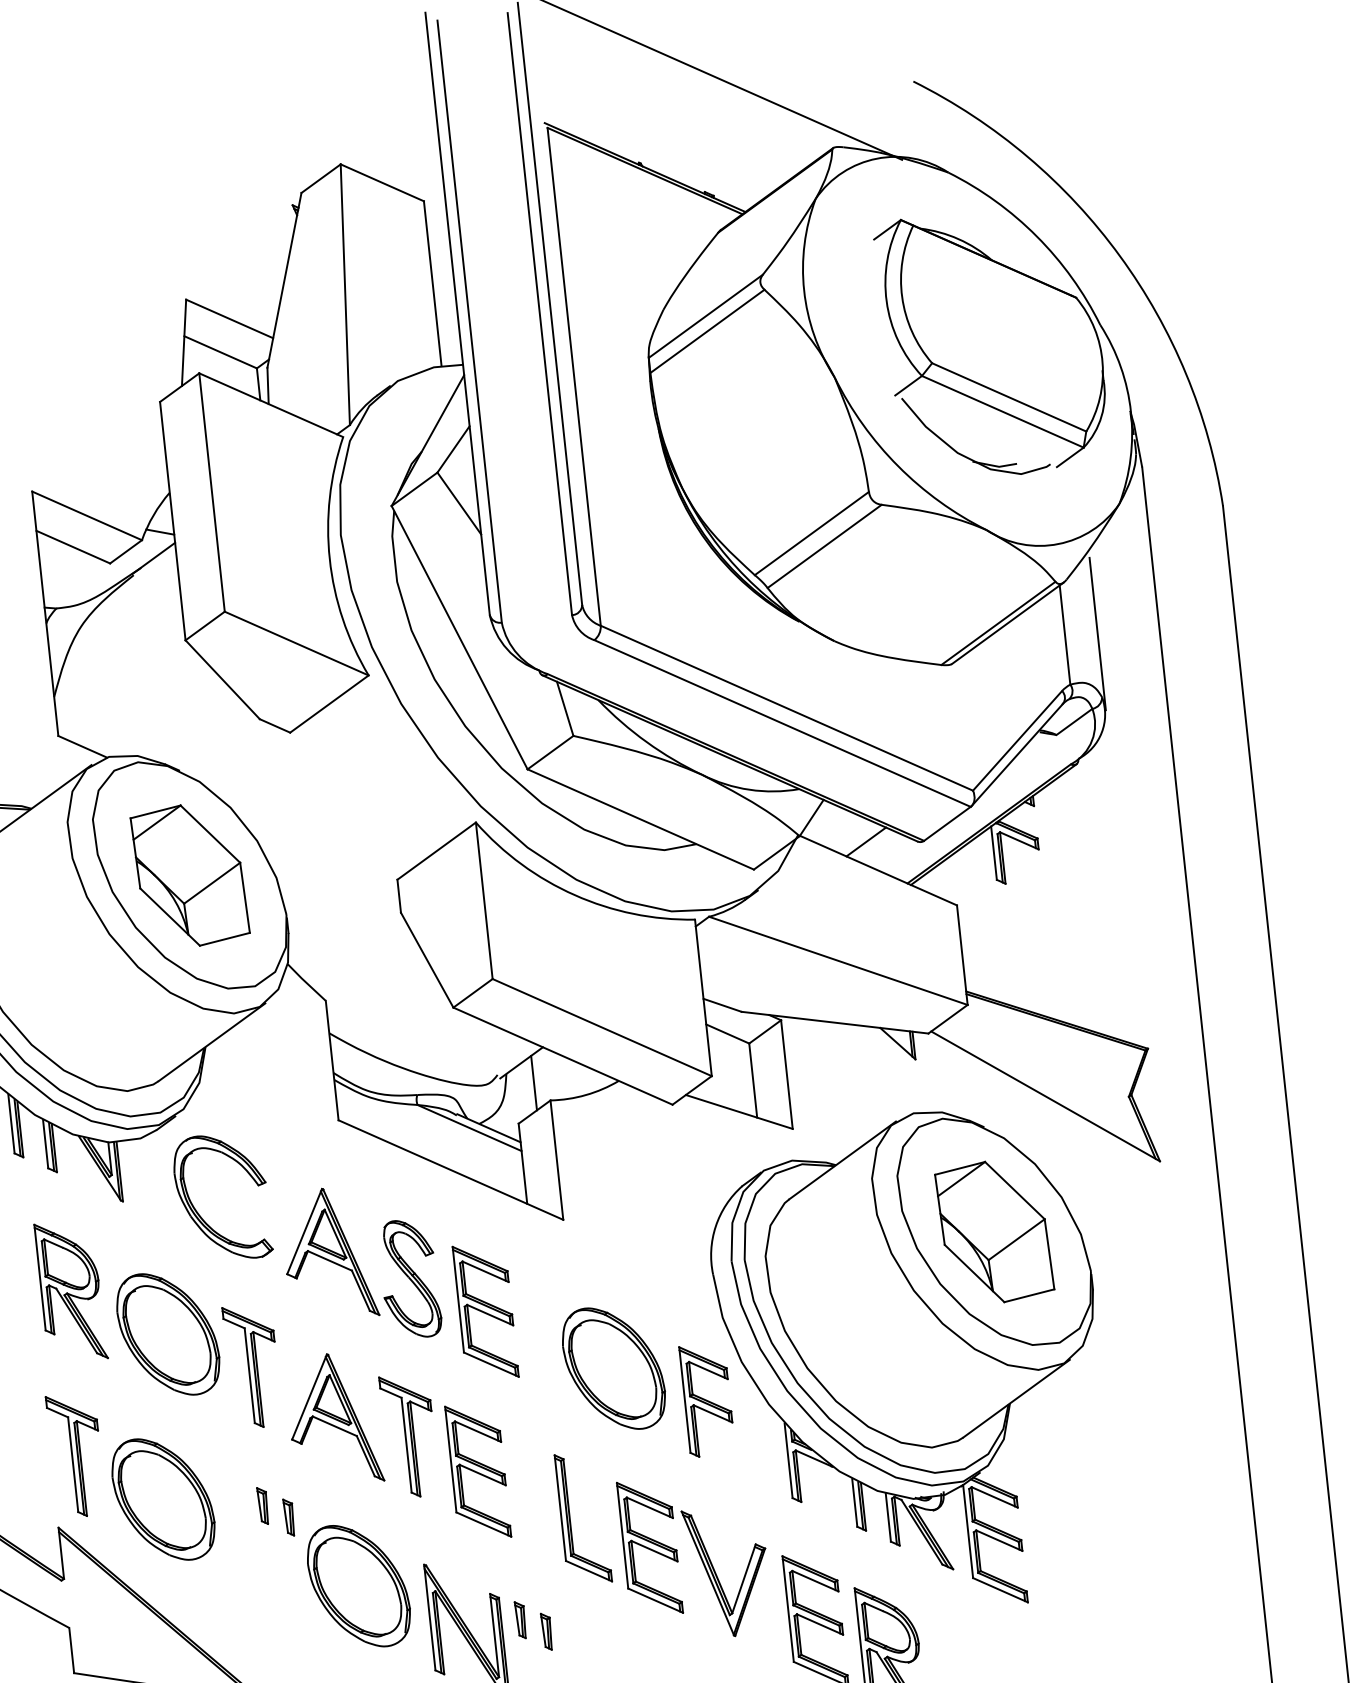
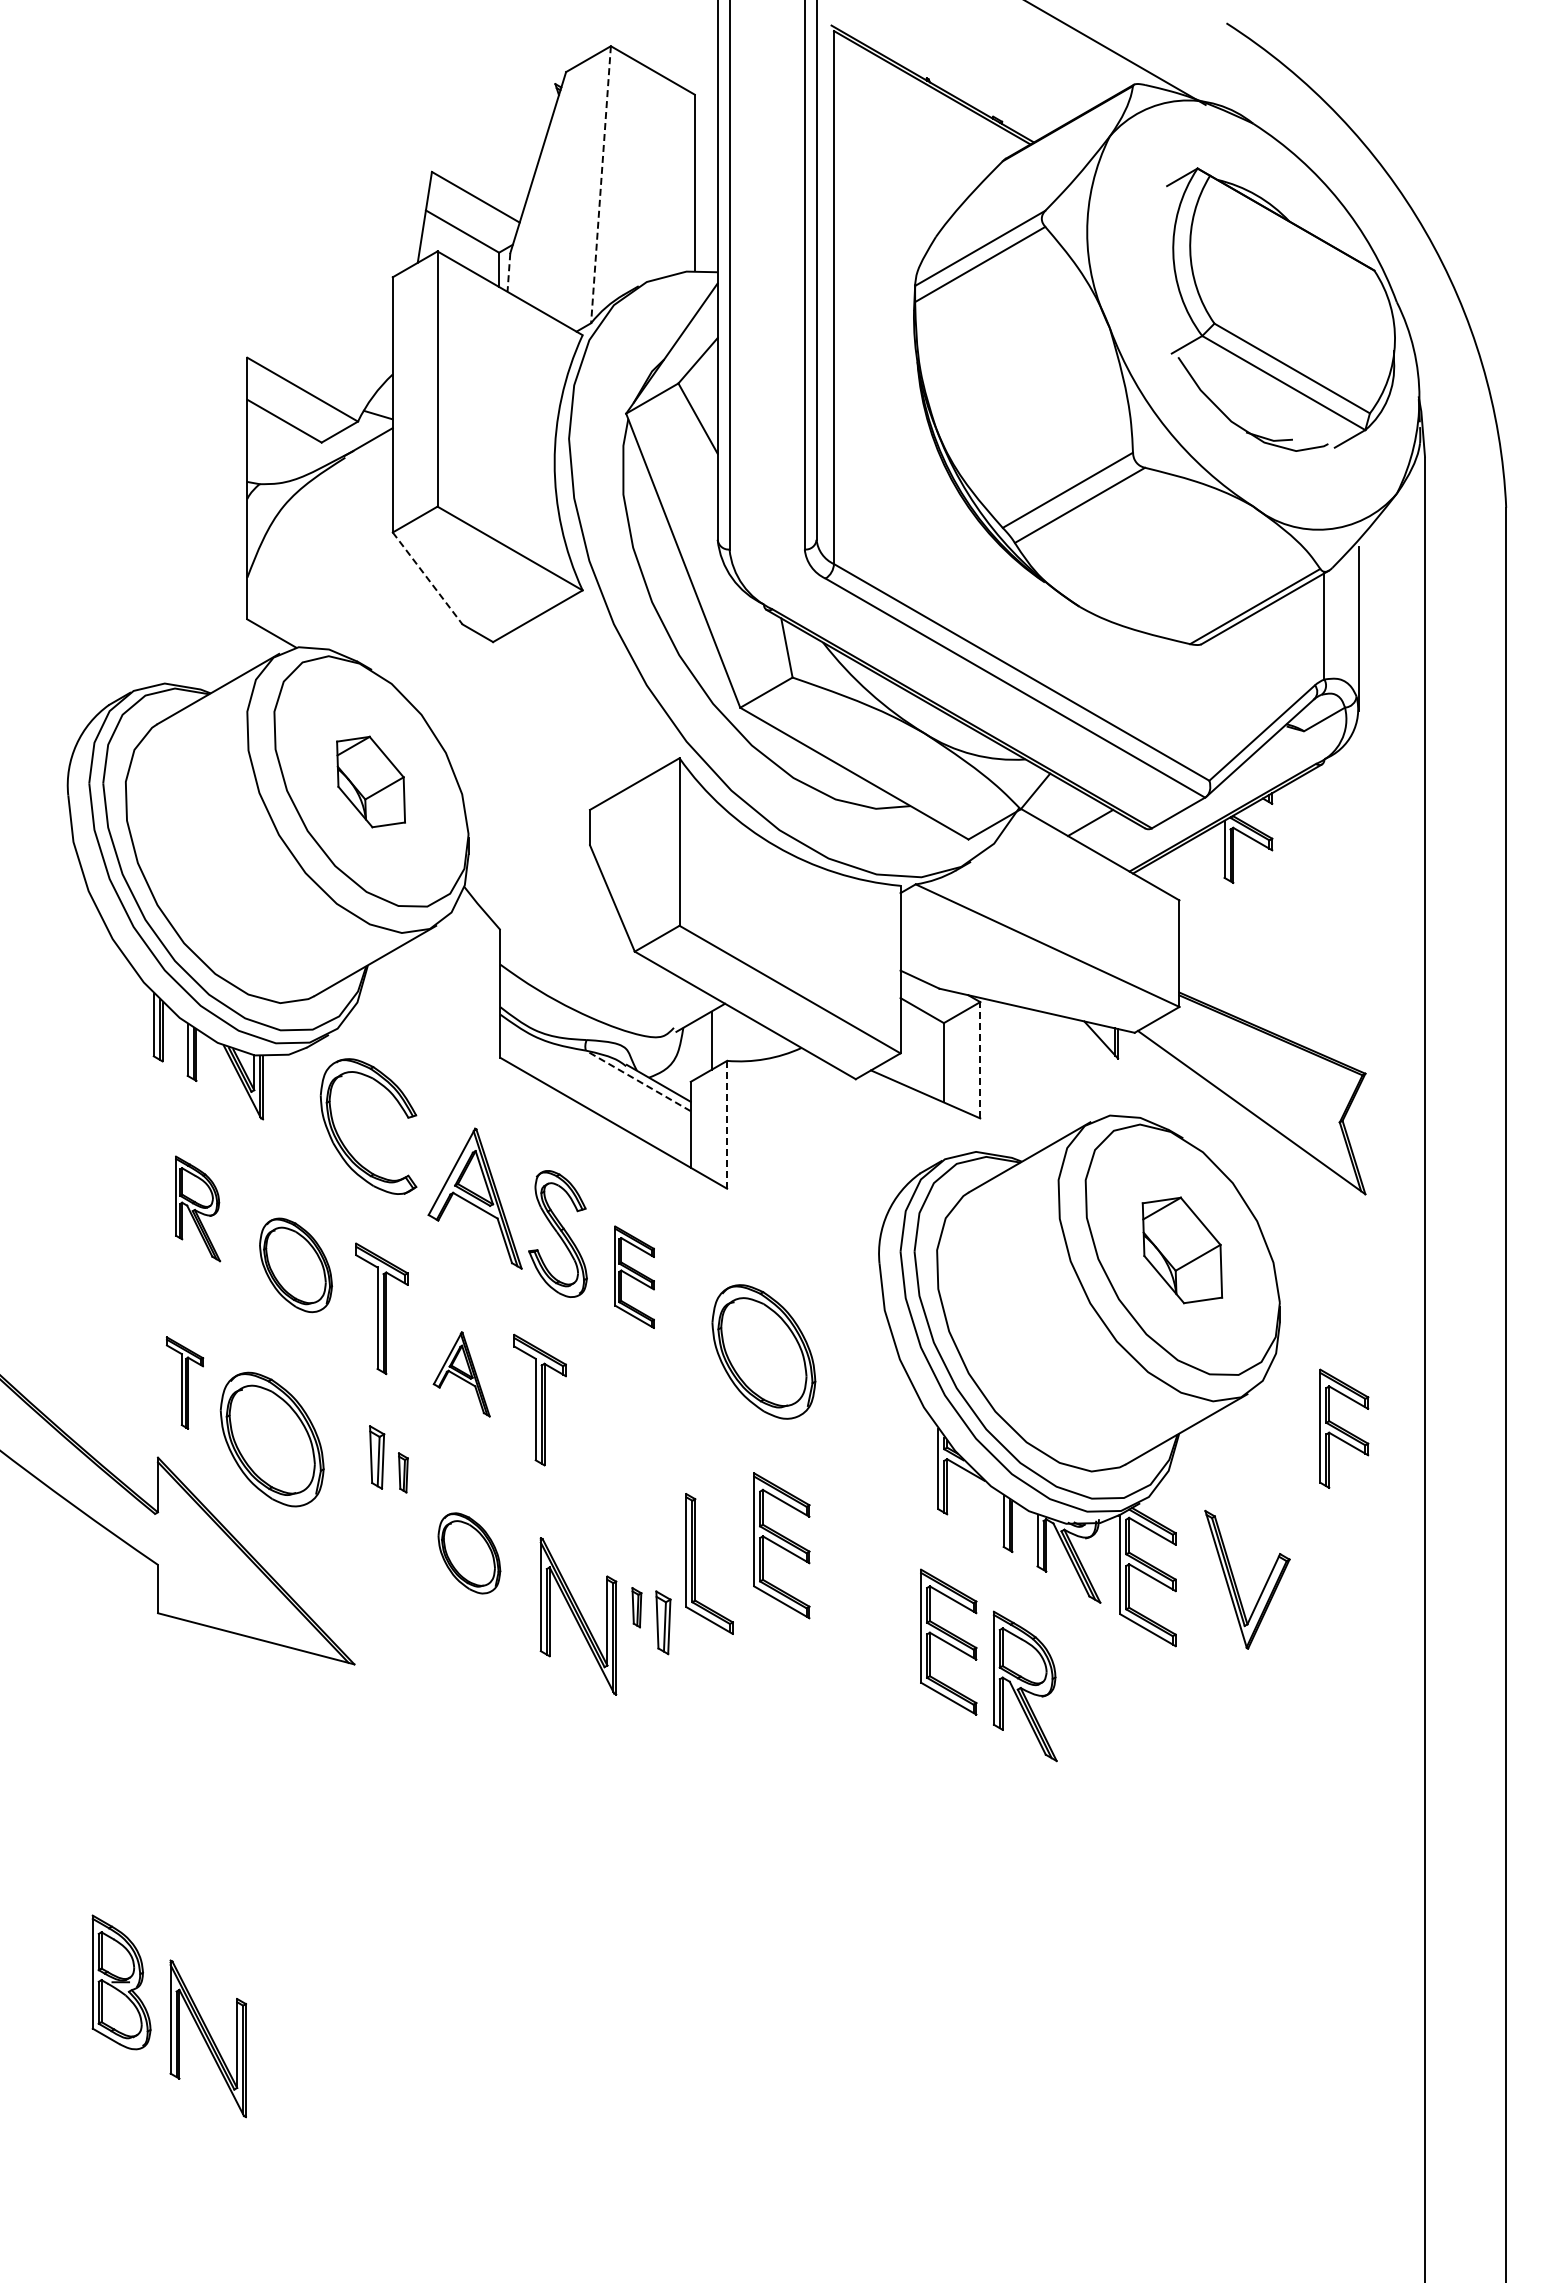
line: (345, 294) -> (601, 184), solid -> dashed
line: (267, 386) -> (508, 273), solid -> dashed
line: (222, 679) -> (427, 578), solid -> dashed
part: (189, 875) -> (370, 781), size x0.6
line: (787, 1073) -> (980, 1059), solid -> dashed
line: (469, 1127) -> (638, 1080), solid -> dashed
line: (557, 1159) -> (727, 1124), solid -> dashed
part: (994, 1232) -> (1182, 1250), size x0.7
part: (70, 1291) -> (197, 1208), size x0.7
part: (485, 1311) -> (634, 1276), size x0.7
part: (167, 1334) -> (295, 1265), size x0.7
part: (707, 1399) -> (1344, 1428), moved
part: (333, 1419) -> (461, 1374), size x0.6
part: (75, 1454) -> (184, 1382), size x0.7
part: (478, 1471) -> (608, 1445), removed
part: (262, 1505) -> (376, 1457), size x1.6
part: (570, 1519) -> (695, 1563), moved
part: (717, 1576) -> (1236, 1583), moved
part: (359, 1586) -> (469, 1553), size x0.6
part: (546, 1631) -> (662, 1622), size x1.6

